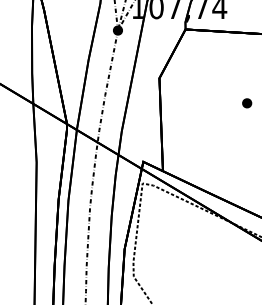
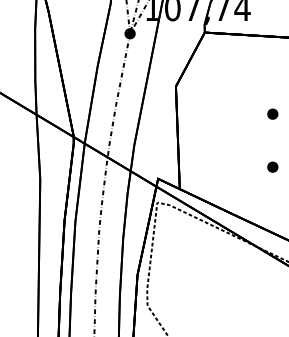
part: (246, 150) -> (272, 166), added

